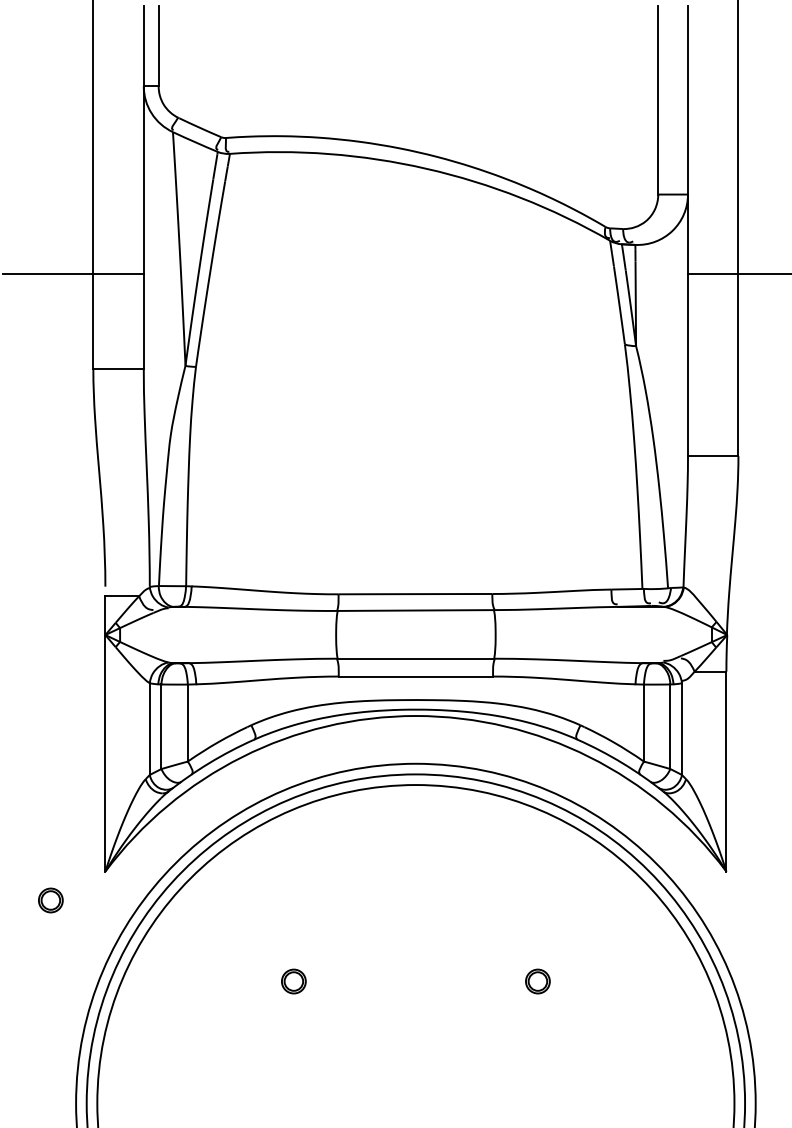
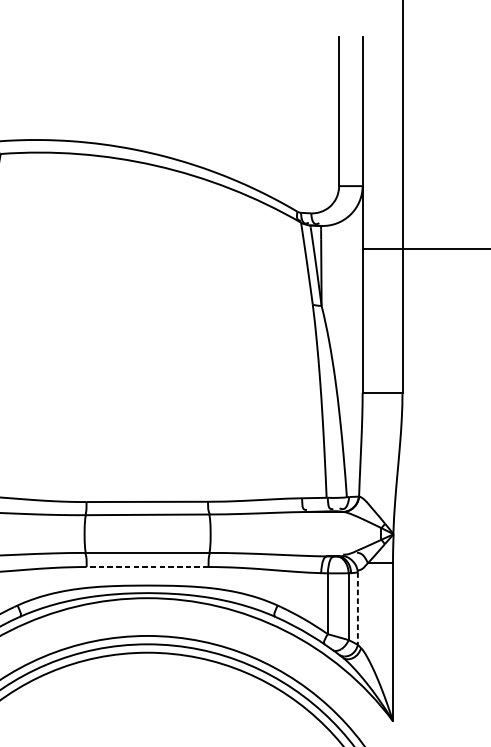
line: (415, 676) -> (147, 566), solid -> dashed
line: (681, 729) -> (357, 608), solid -> dashed

